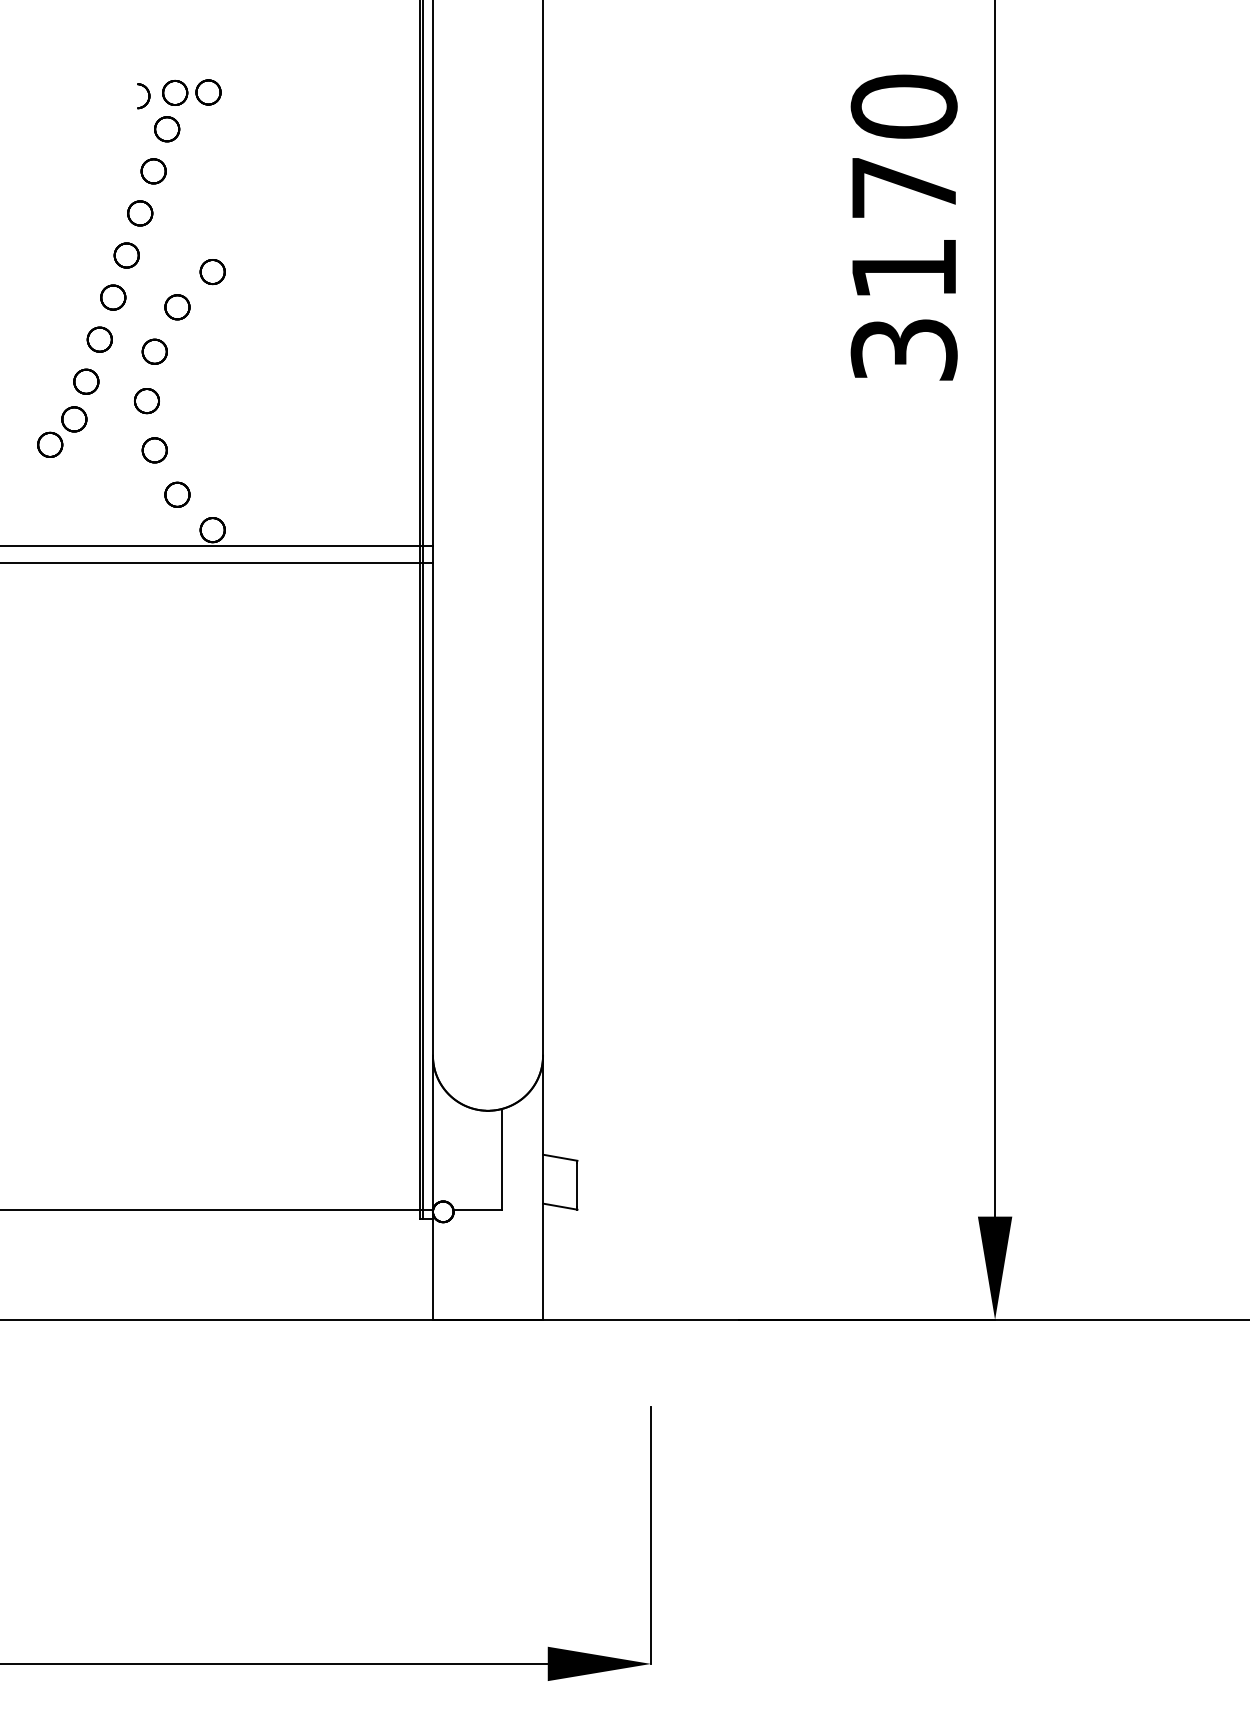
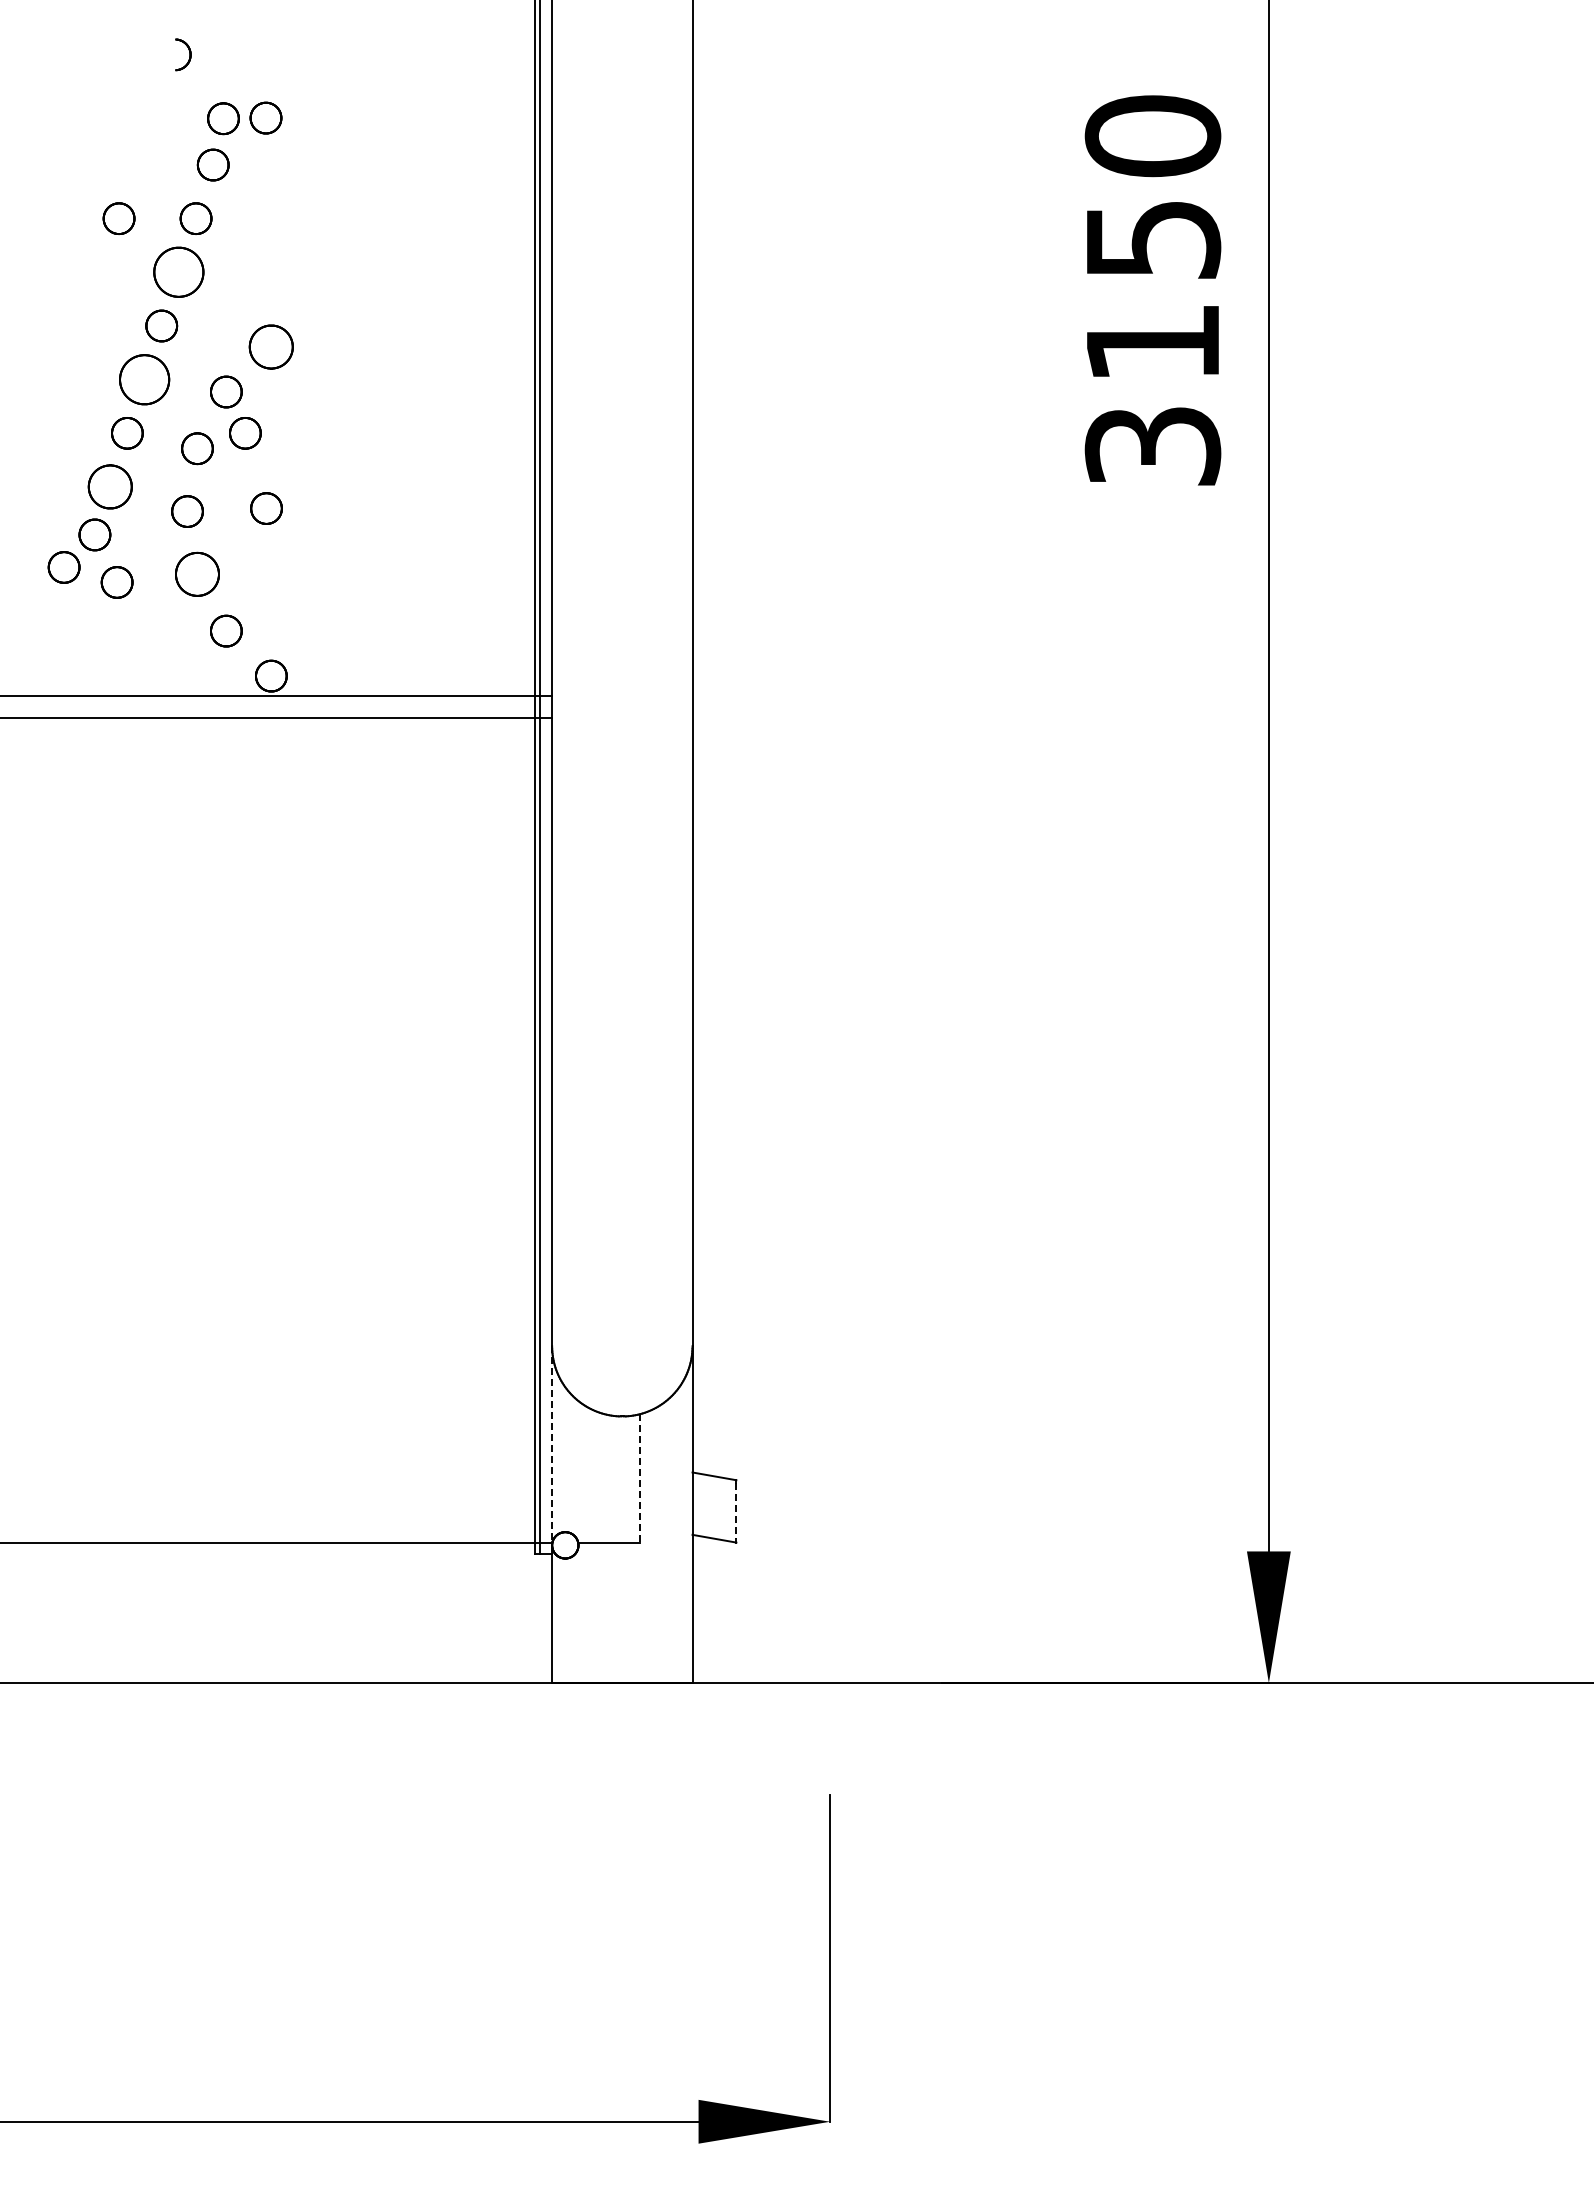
part: (143, 95) -> (183, 54), moved
part: (92, 171) -> (118, 218), added
text: (905, 187) -> (1154, 239), 3170 -> 3150
part: (139, 213) -> (178, 272), size x1.6
part: (212, 271) -> (271, 346), size x1.4
part: (113, 297) -> (144, 379), size x1.6
part: (192, 339) -> (245, 433), added
part: (85, 381) -> (109, 486), size x1.4
part: (208, 398) -> (266, 508), added
part: (154, 450) -> (197, 574), size x1.4
part: (91, 456) -> (116, 582), added
line: (433, 1134) -> (552, 1446), solid -> dashed
line: (501, 1159) -> (639, 1478), solid -> dashed
line: (577, 1185) -> (736, 1511), solid -> dashed

